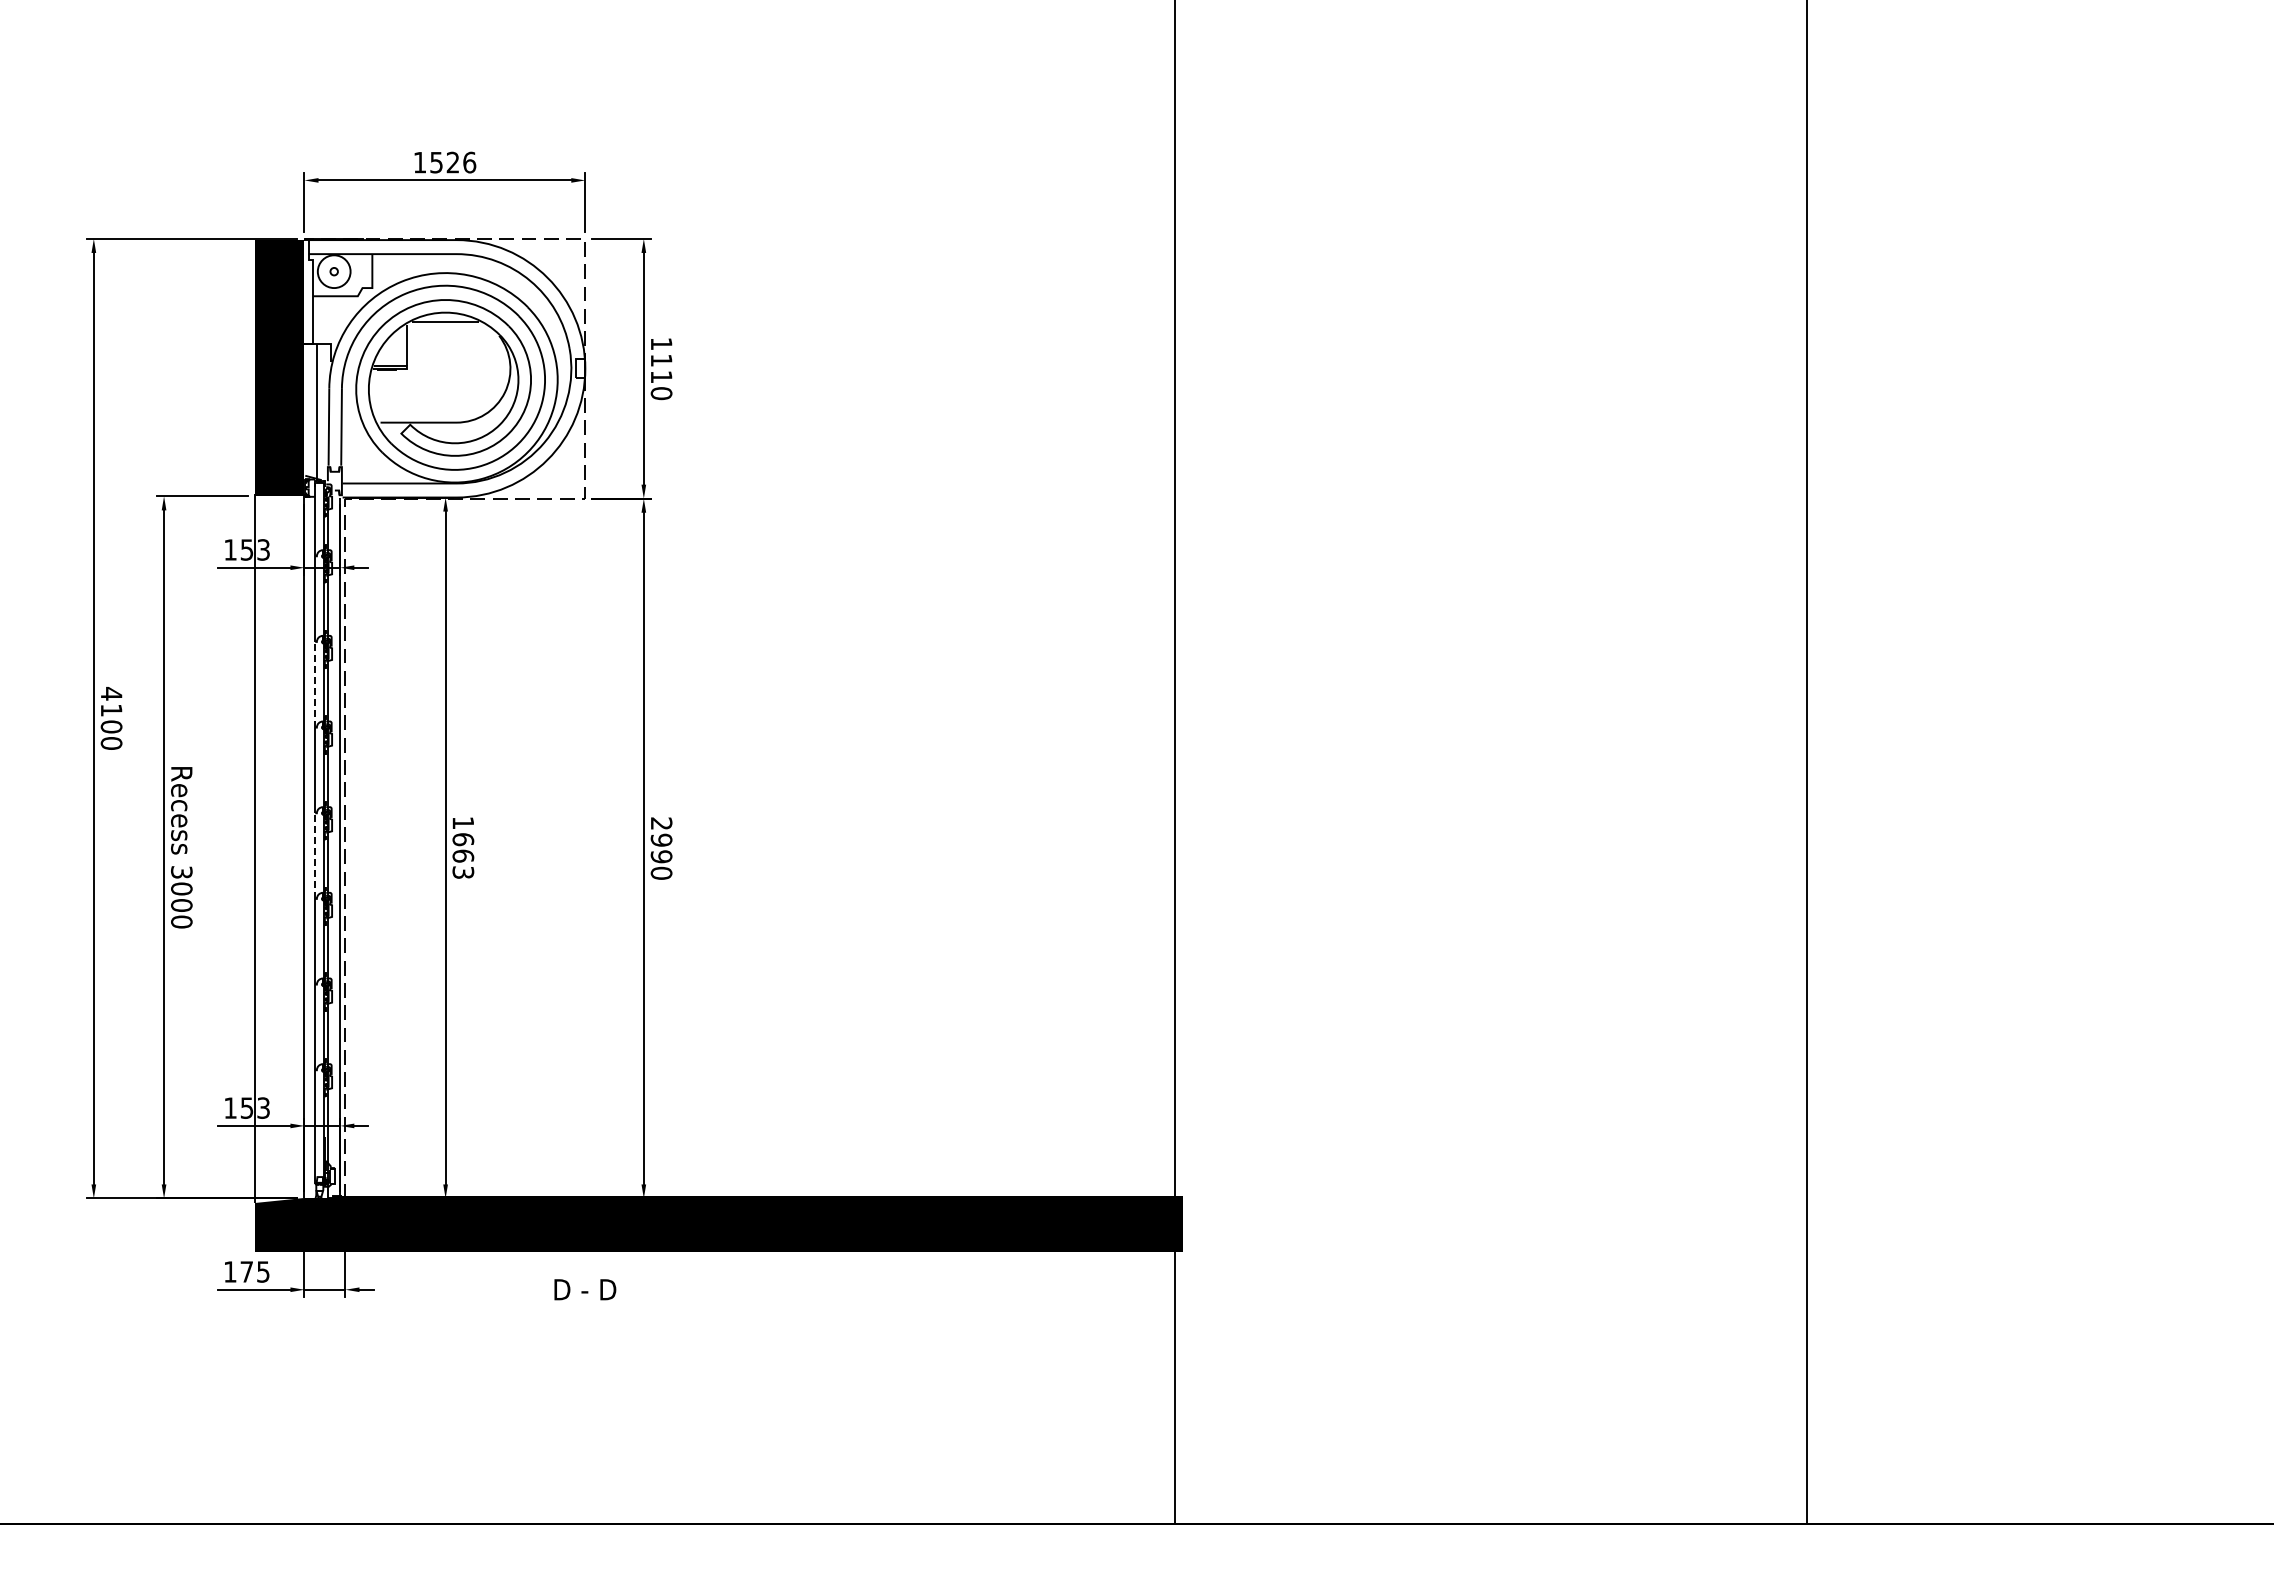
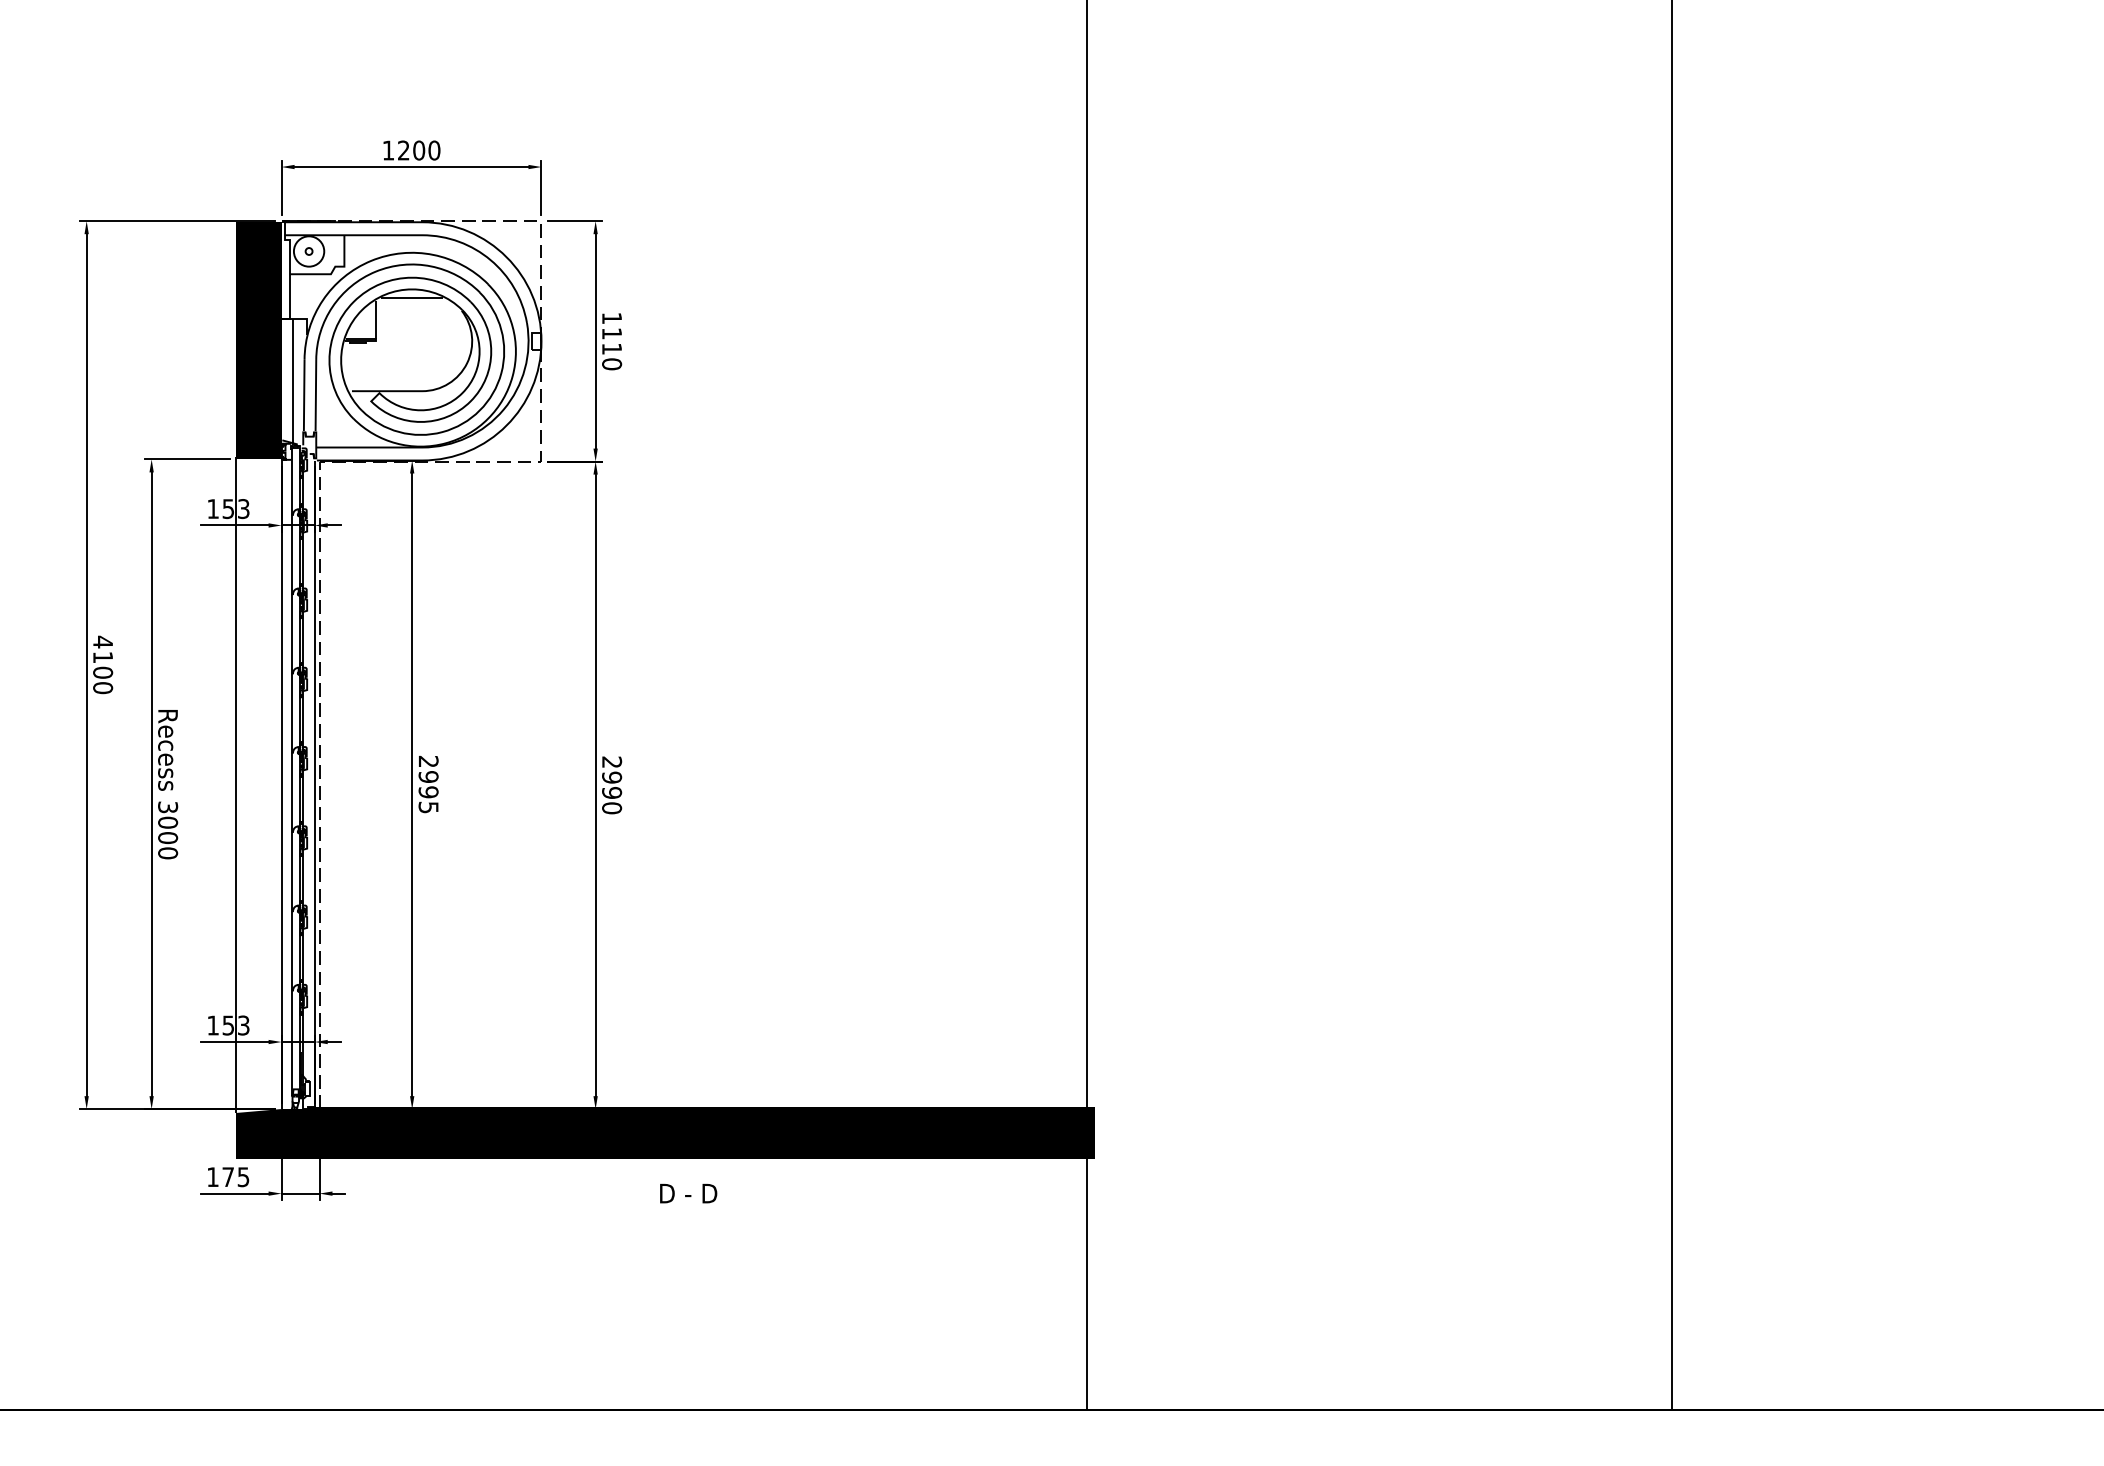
text: (453, 162) -> (419, 150), 1526 -> 1200
line: (315, 684) -> (291, 633), dashed -> solid
text: (463, 847) -> (428, 784), 1663 -> 2995
line: (315, 856) -> (291, 792), dashed -> solid
text: (585, 1289) -> (688, 1193), moved

